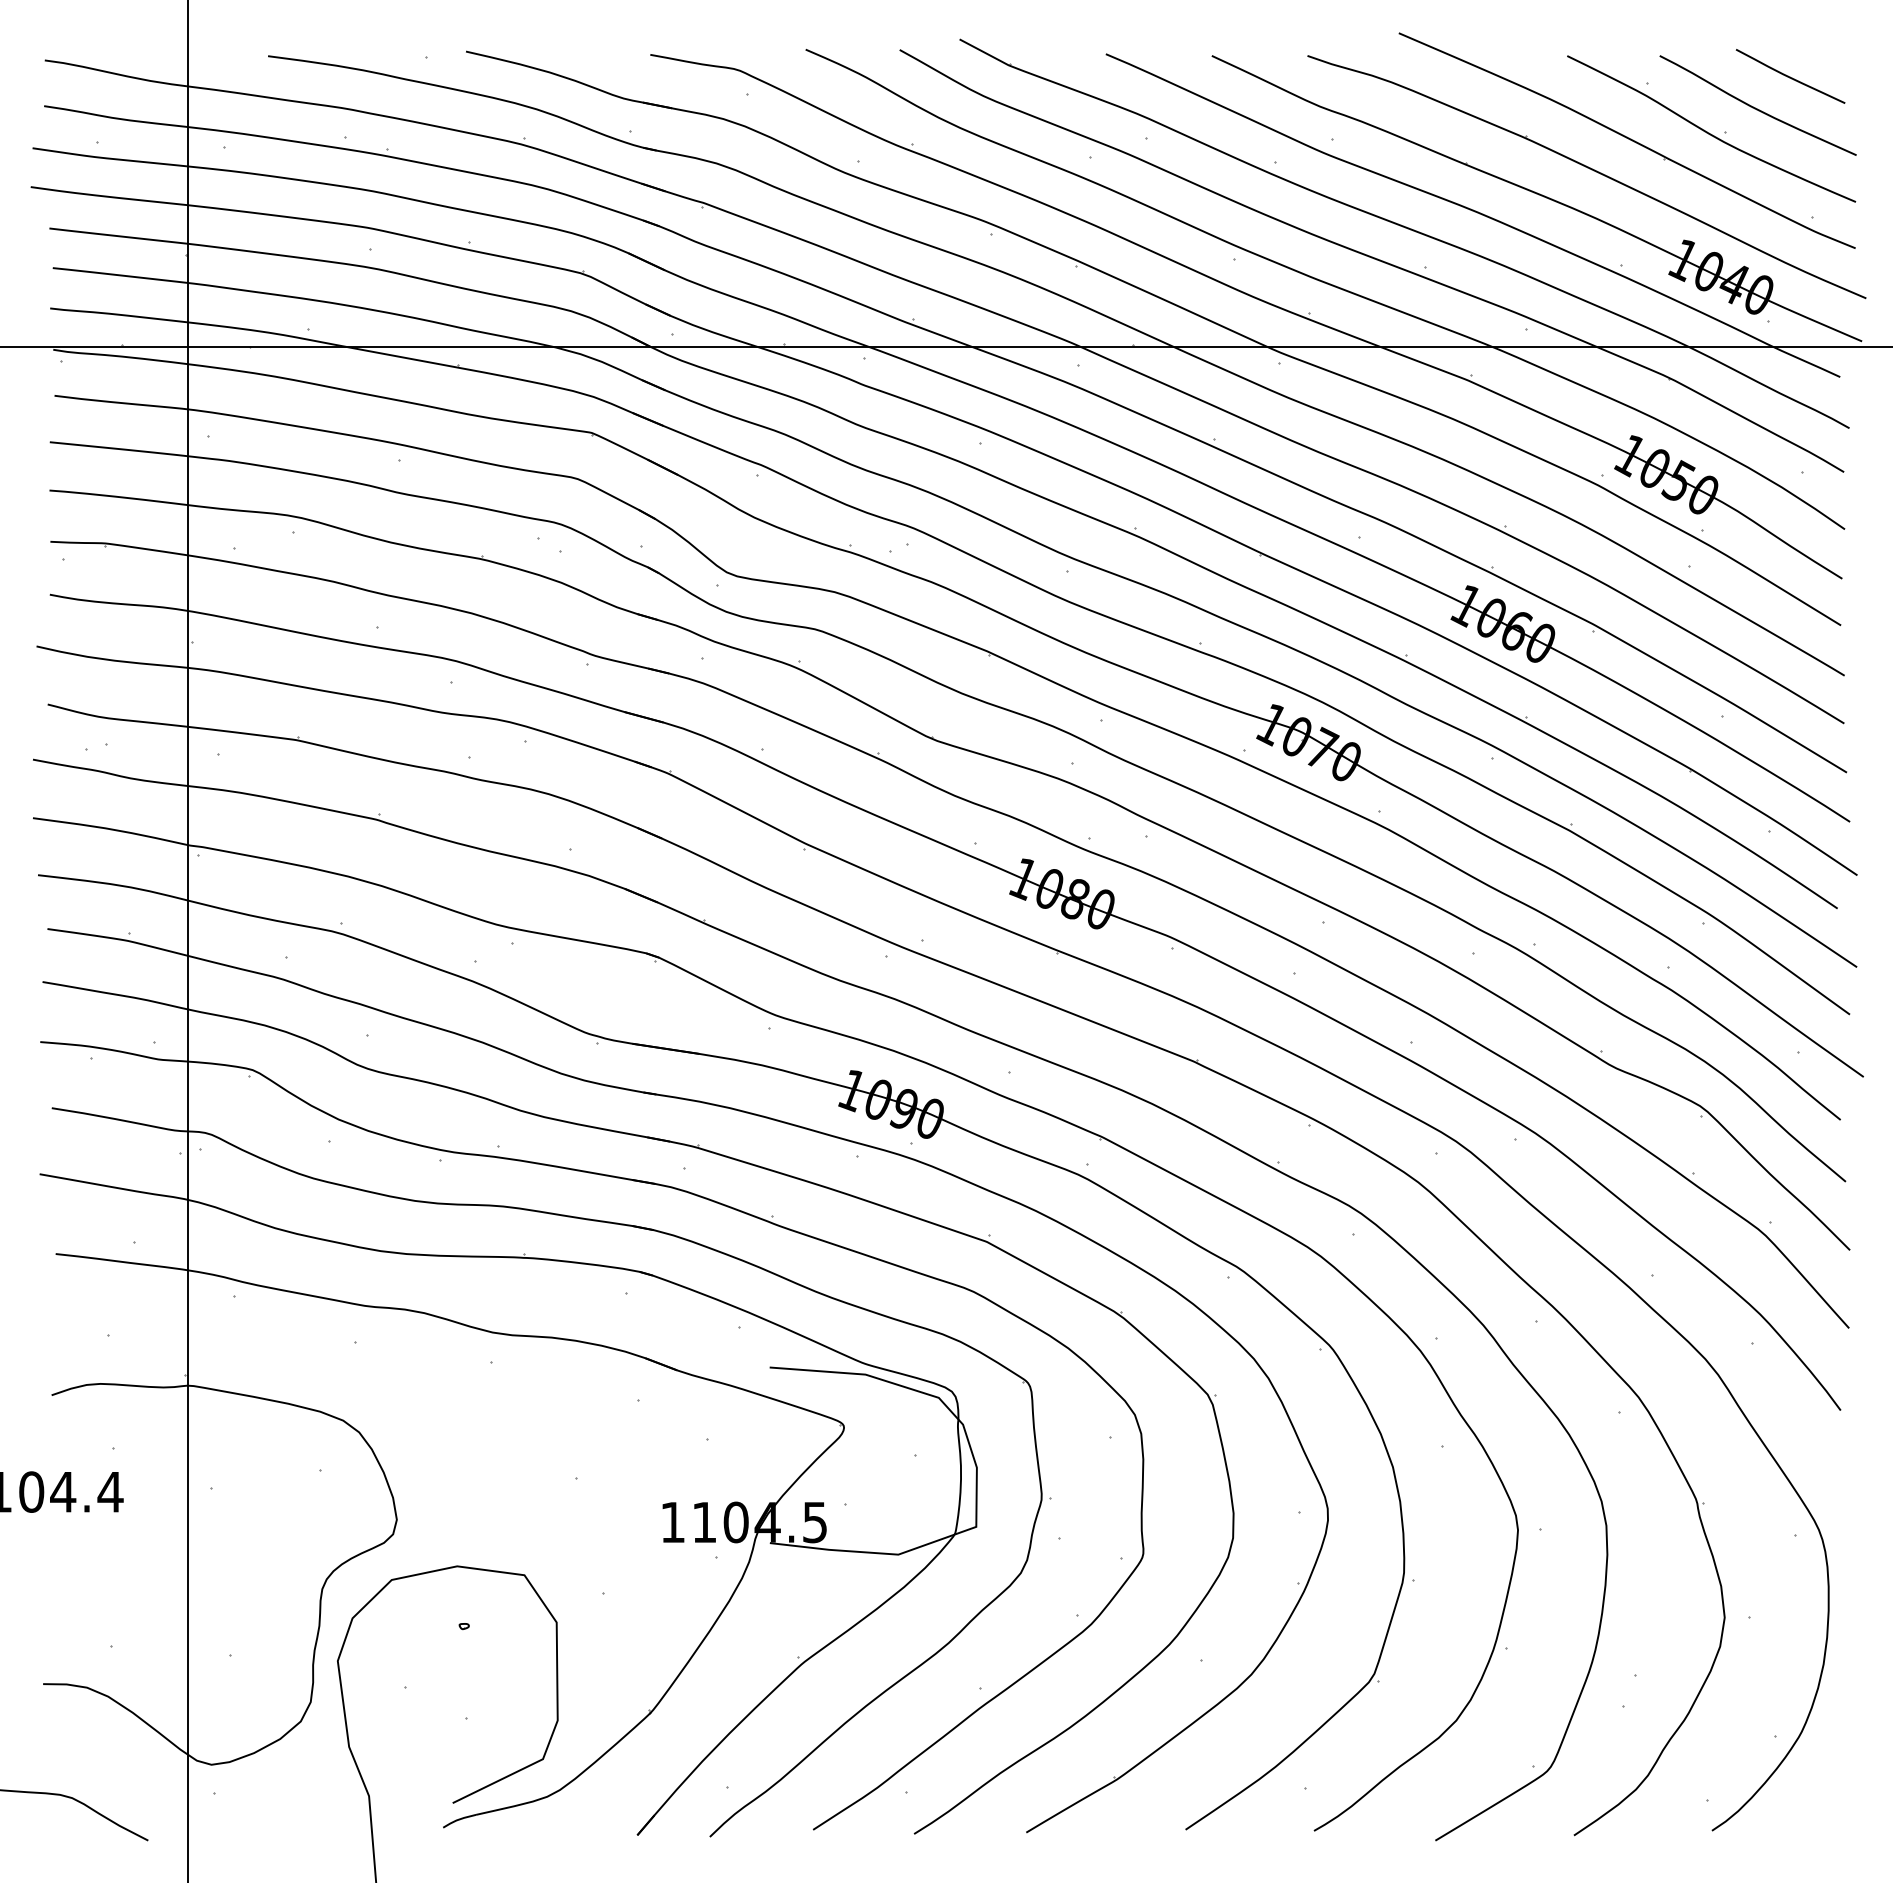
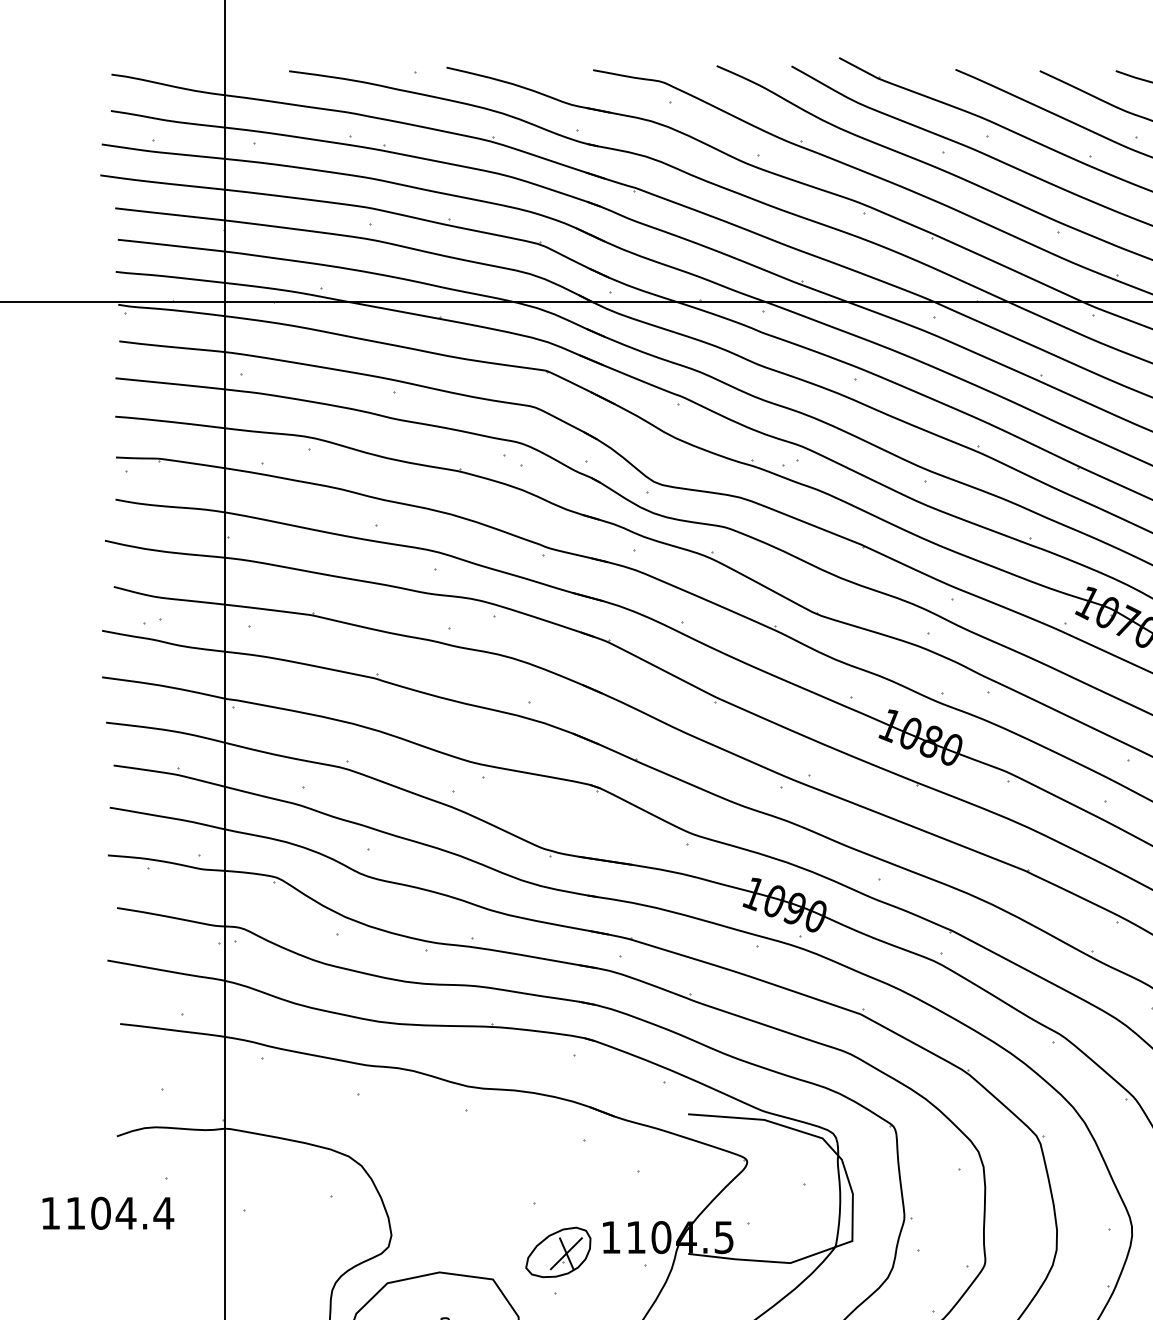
part: (606, 1541) -> (558, 1252), added

